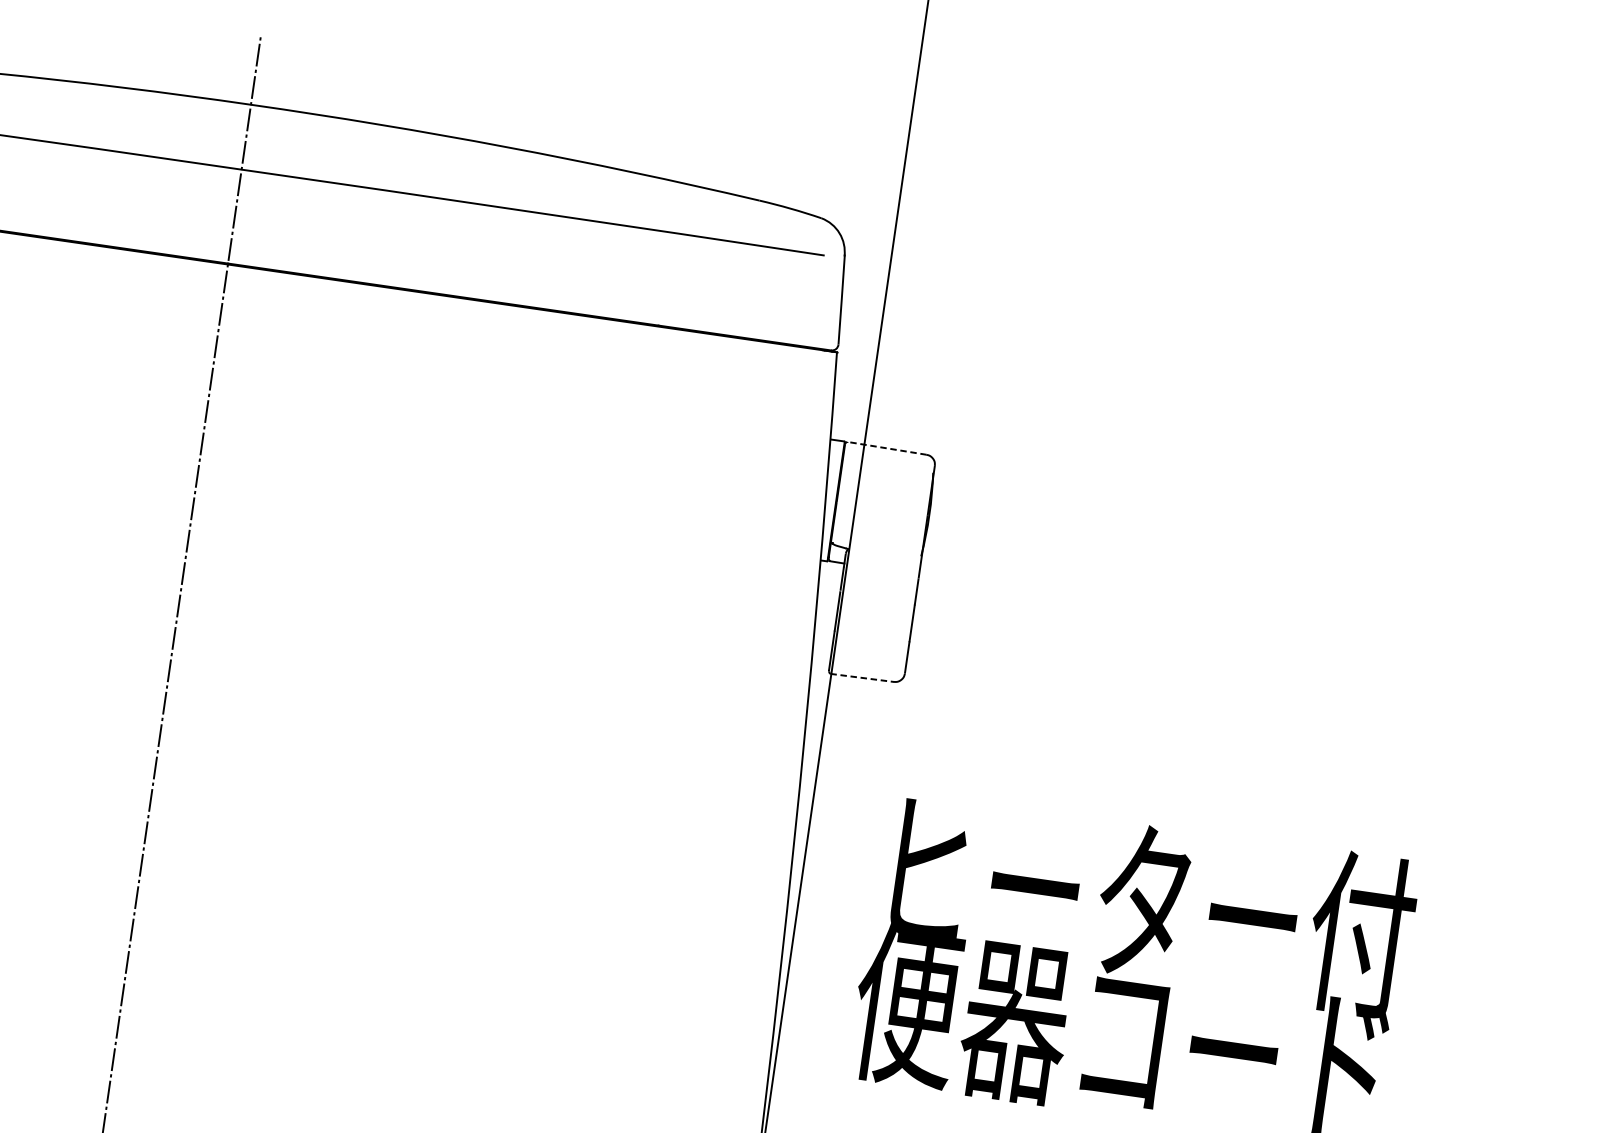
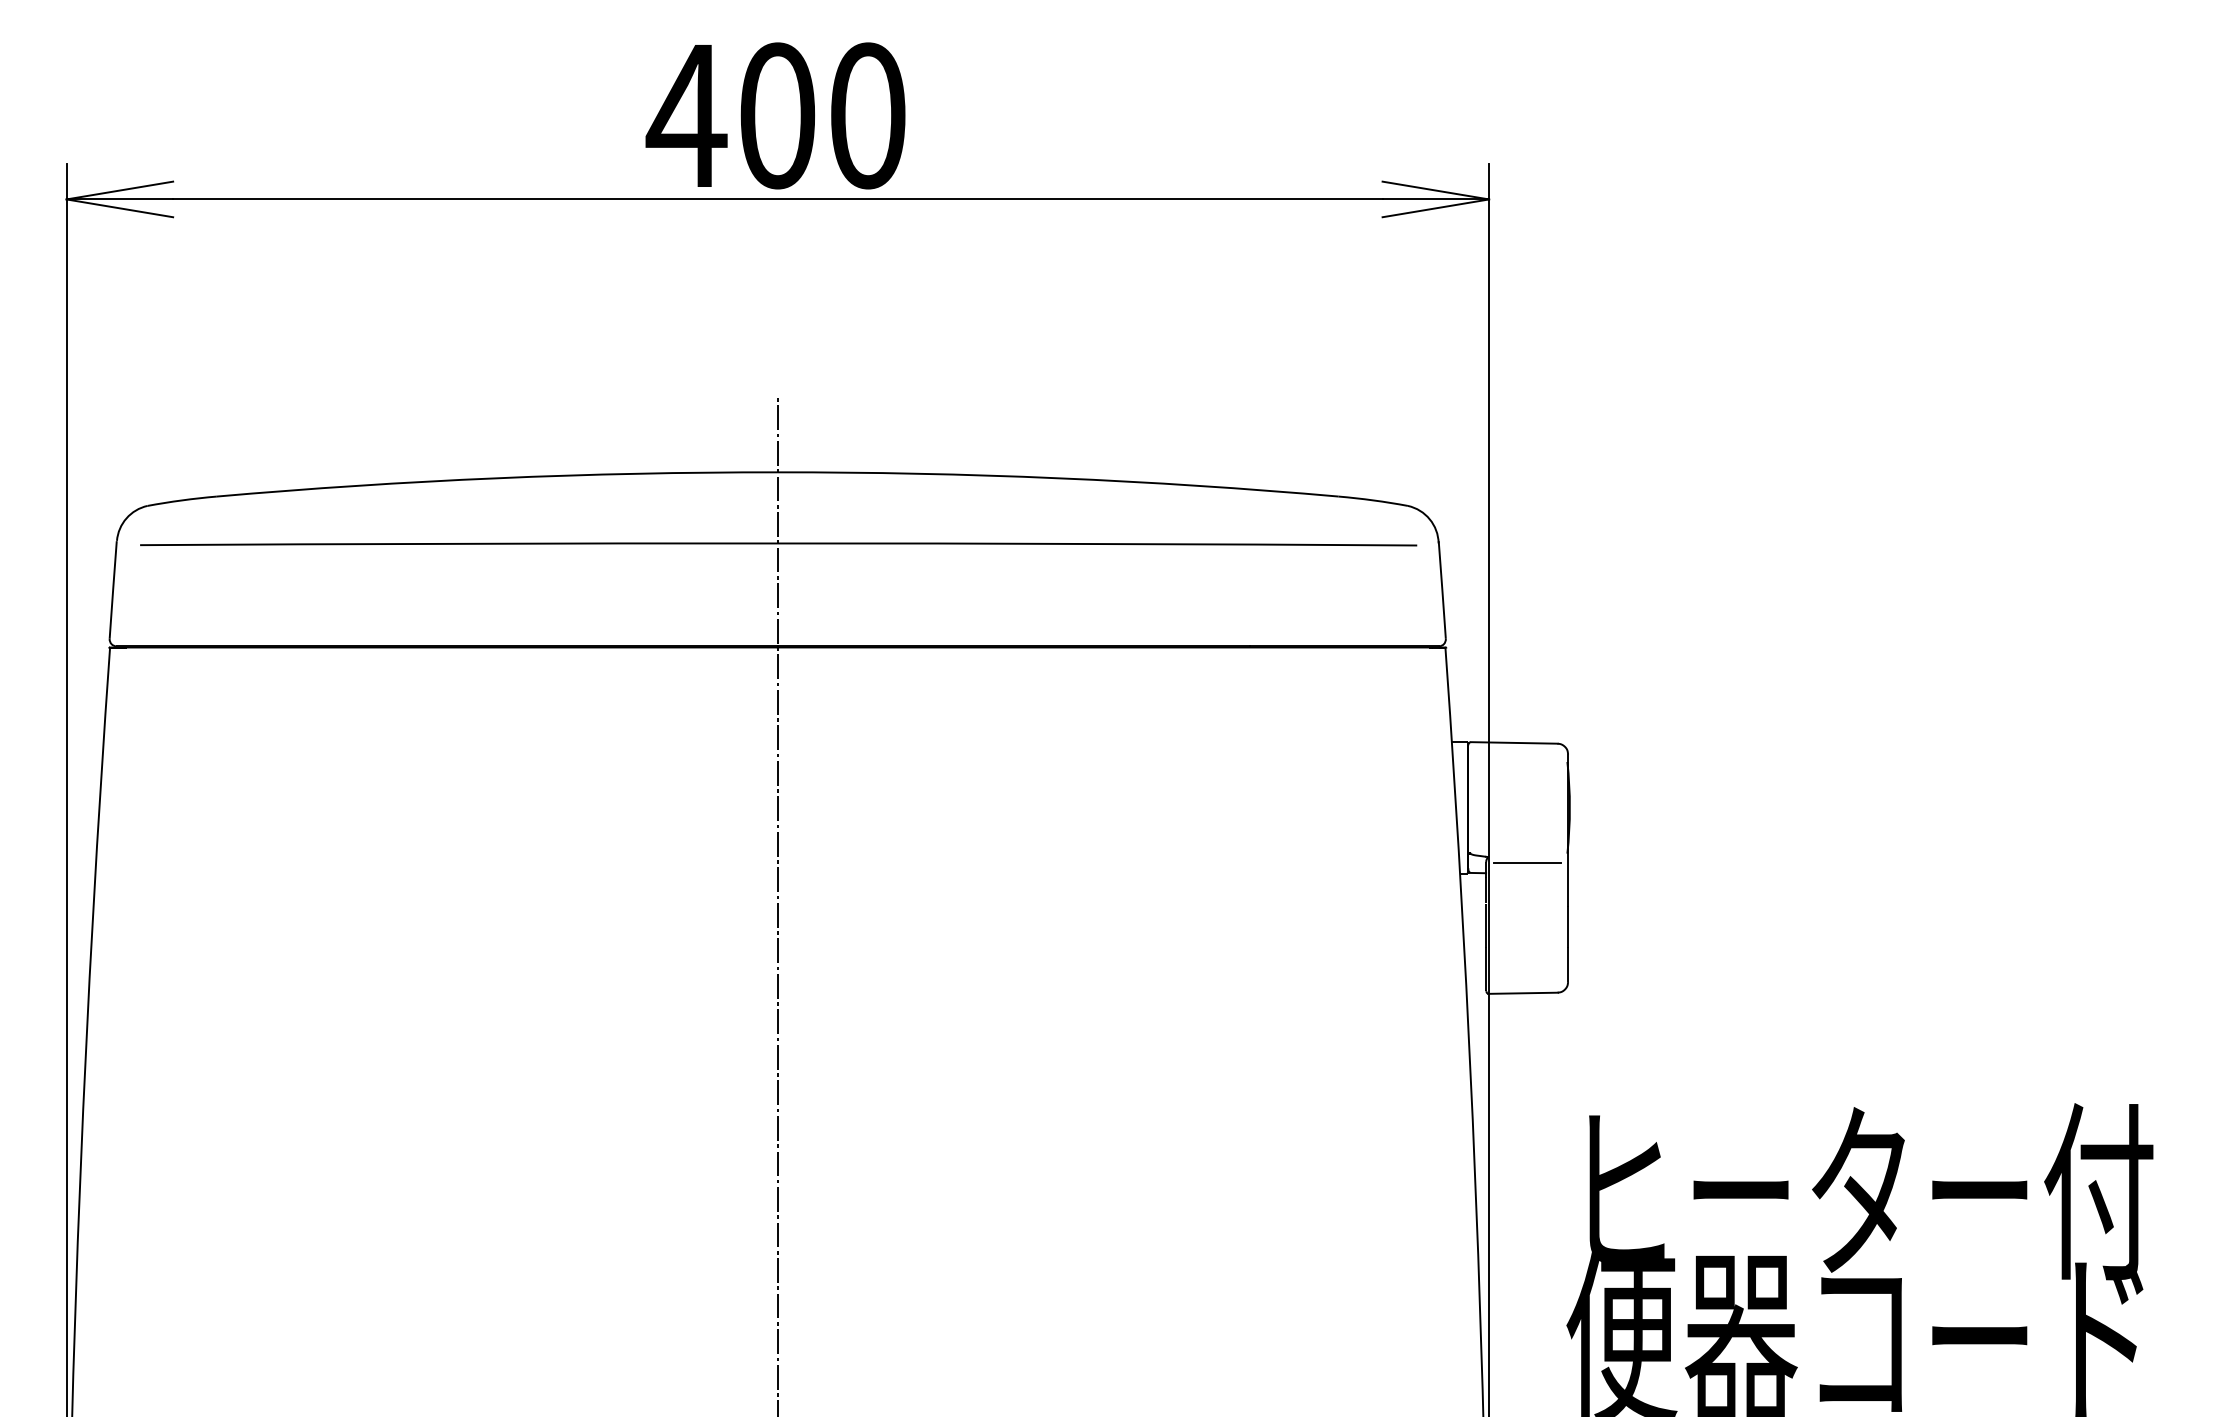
line: (886, 447) -> (1513, 742), dashed -> solid
line: (883, 559) -> (1527, 862), added
line: (862, 678) -> (1523, 993), dashed -> solid

